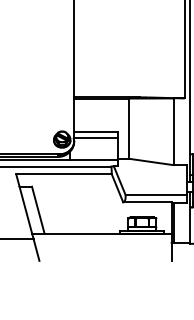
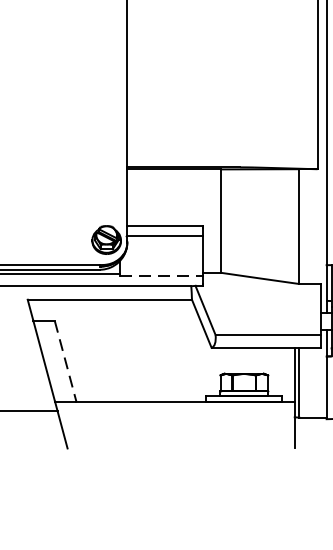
line: (94, 160) -> (162, 275), solid -> dashed
line: (38, 210) -> (65, 361), solid -> dashed

